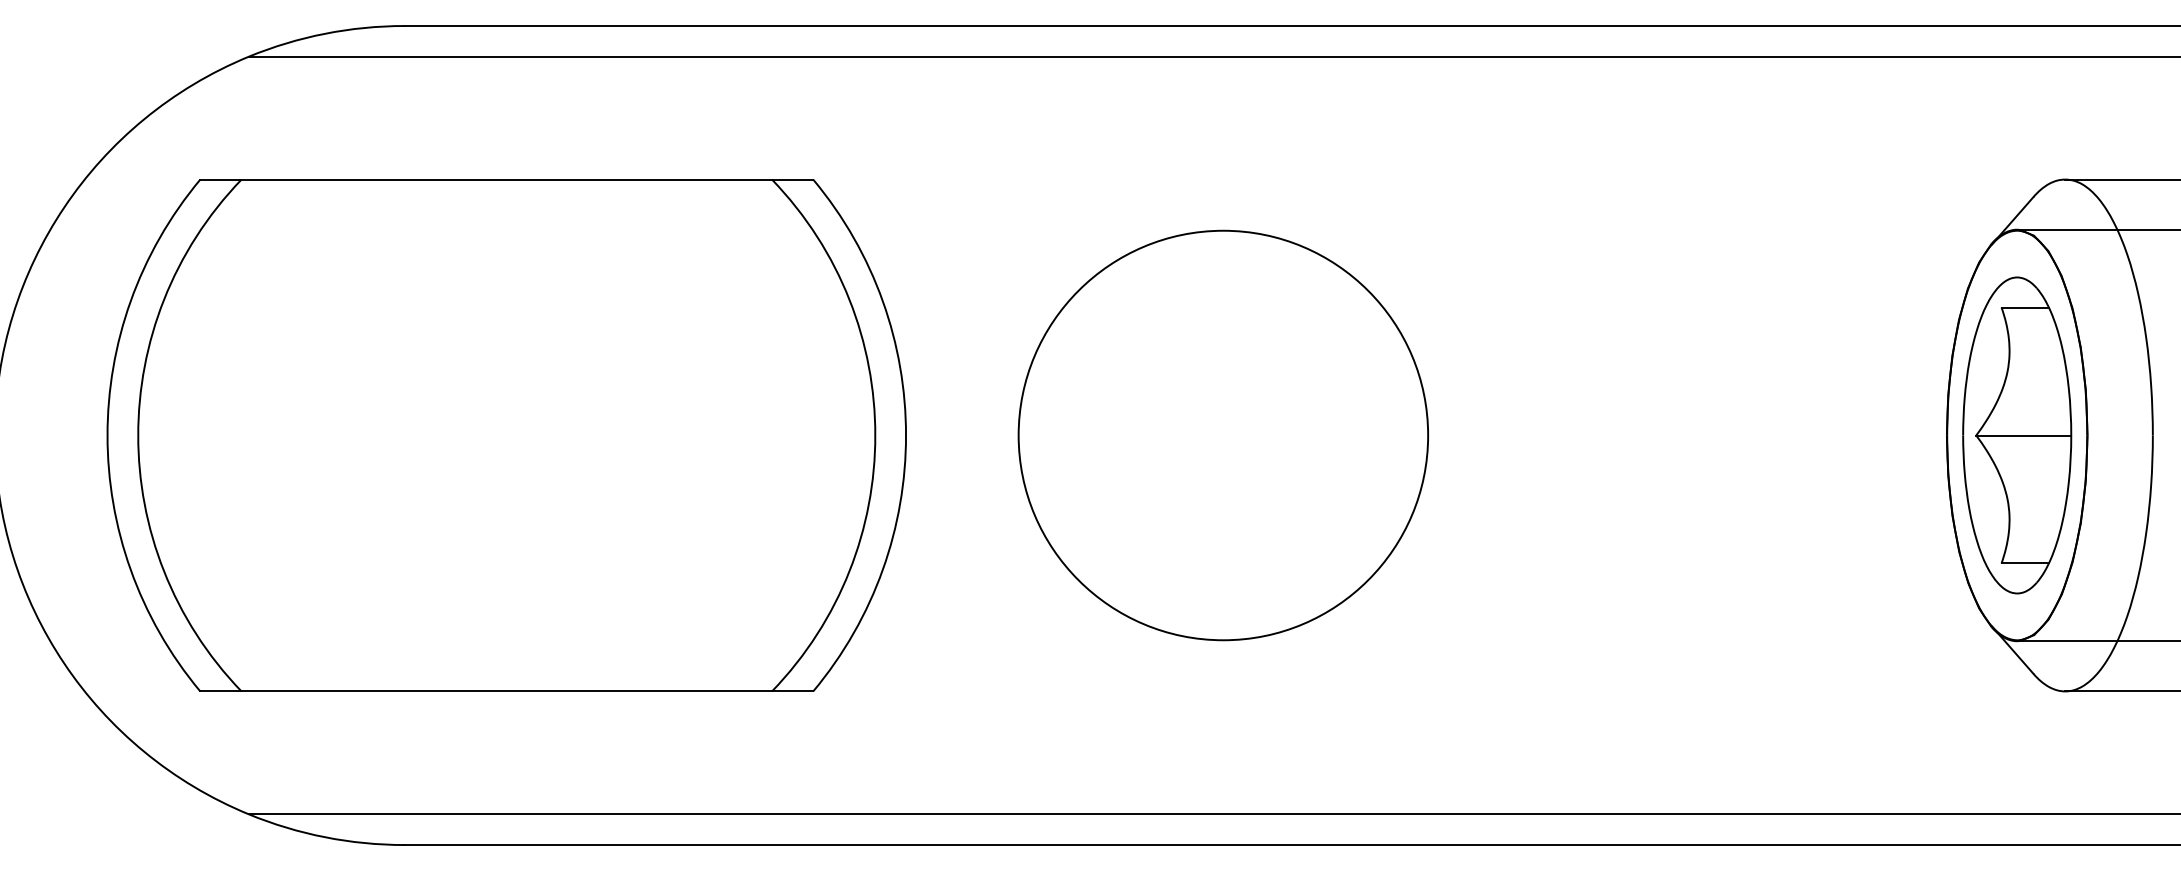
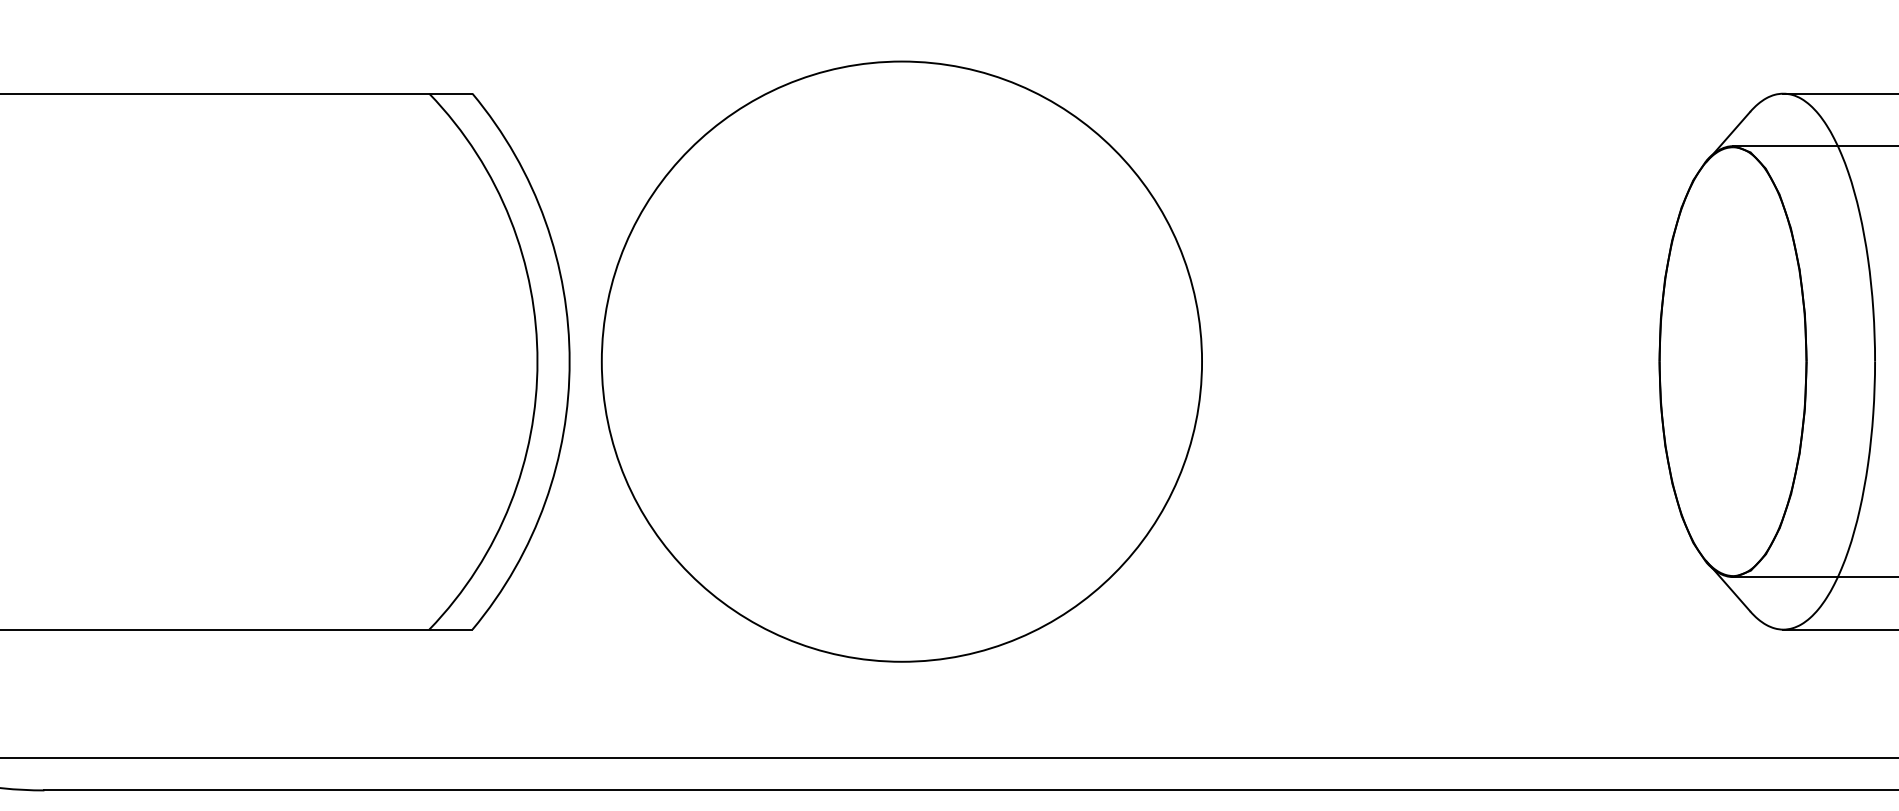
circle: (1223, 435) -> (902, 361), size x1.4
part: (2017, 435) -> (1733, 361), removed

